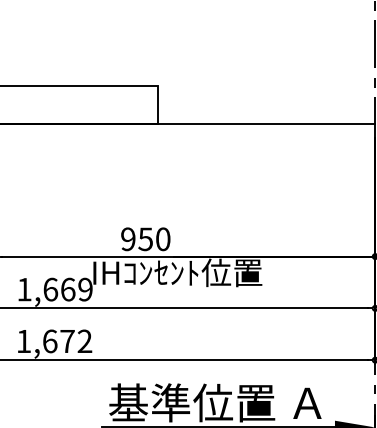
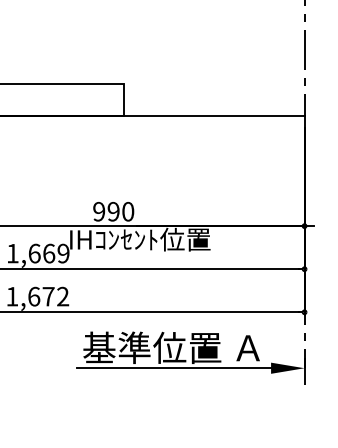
text: (145, 238) -> (113, 211), 950 -> 990

